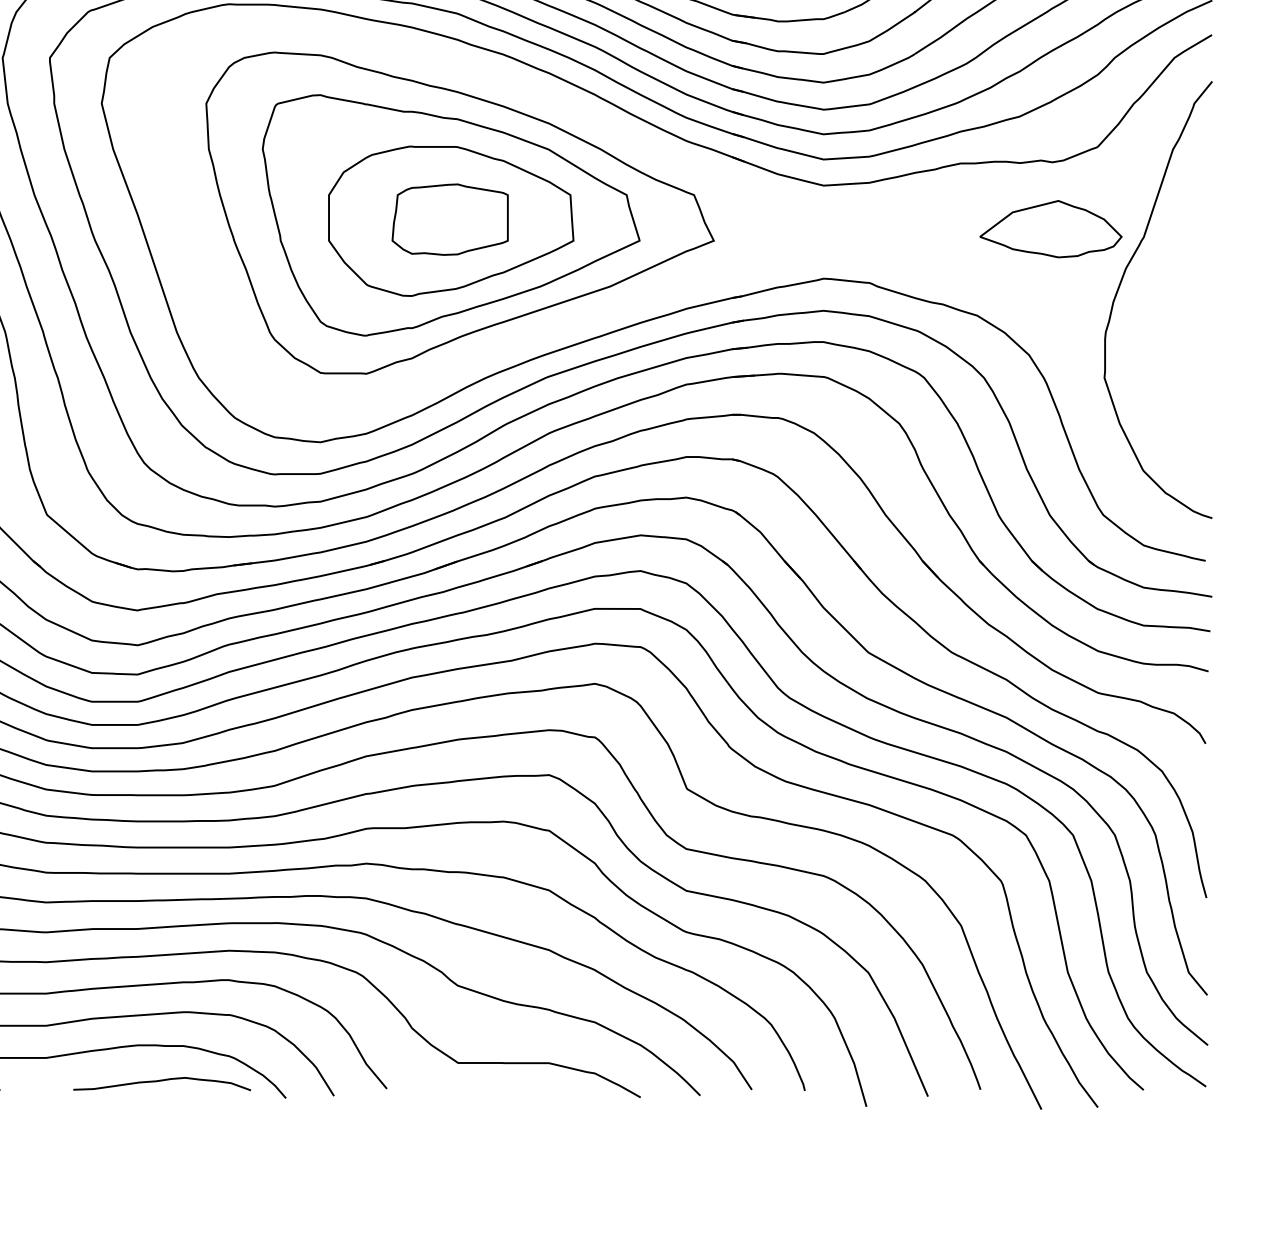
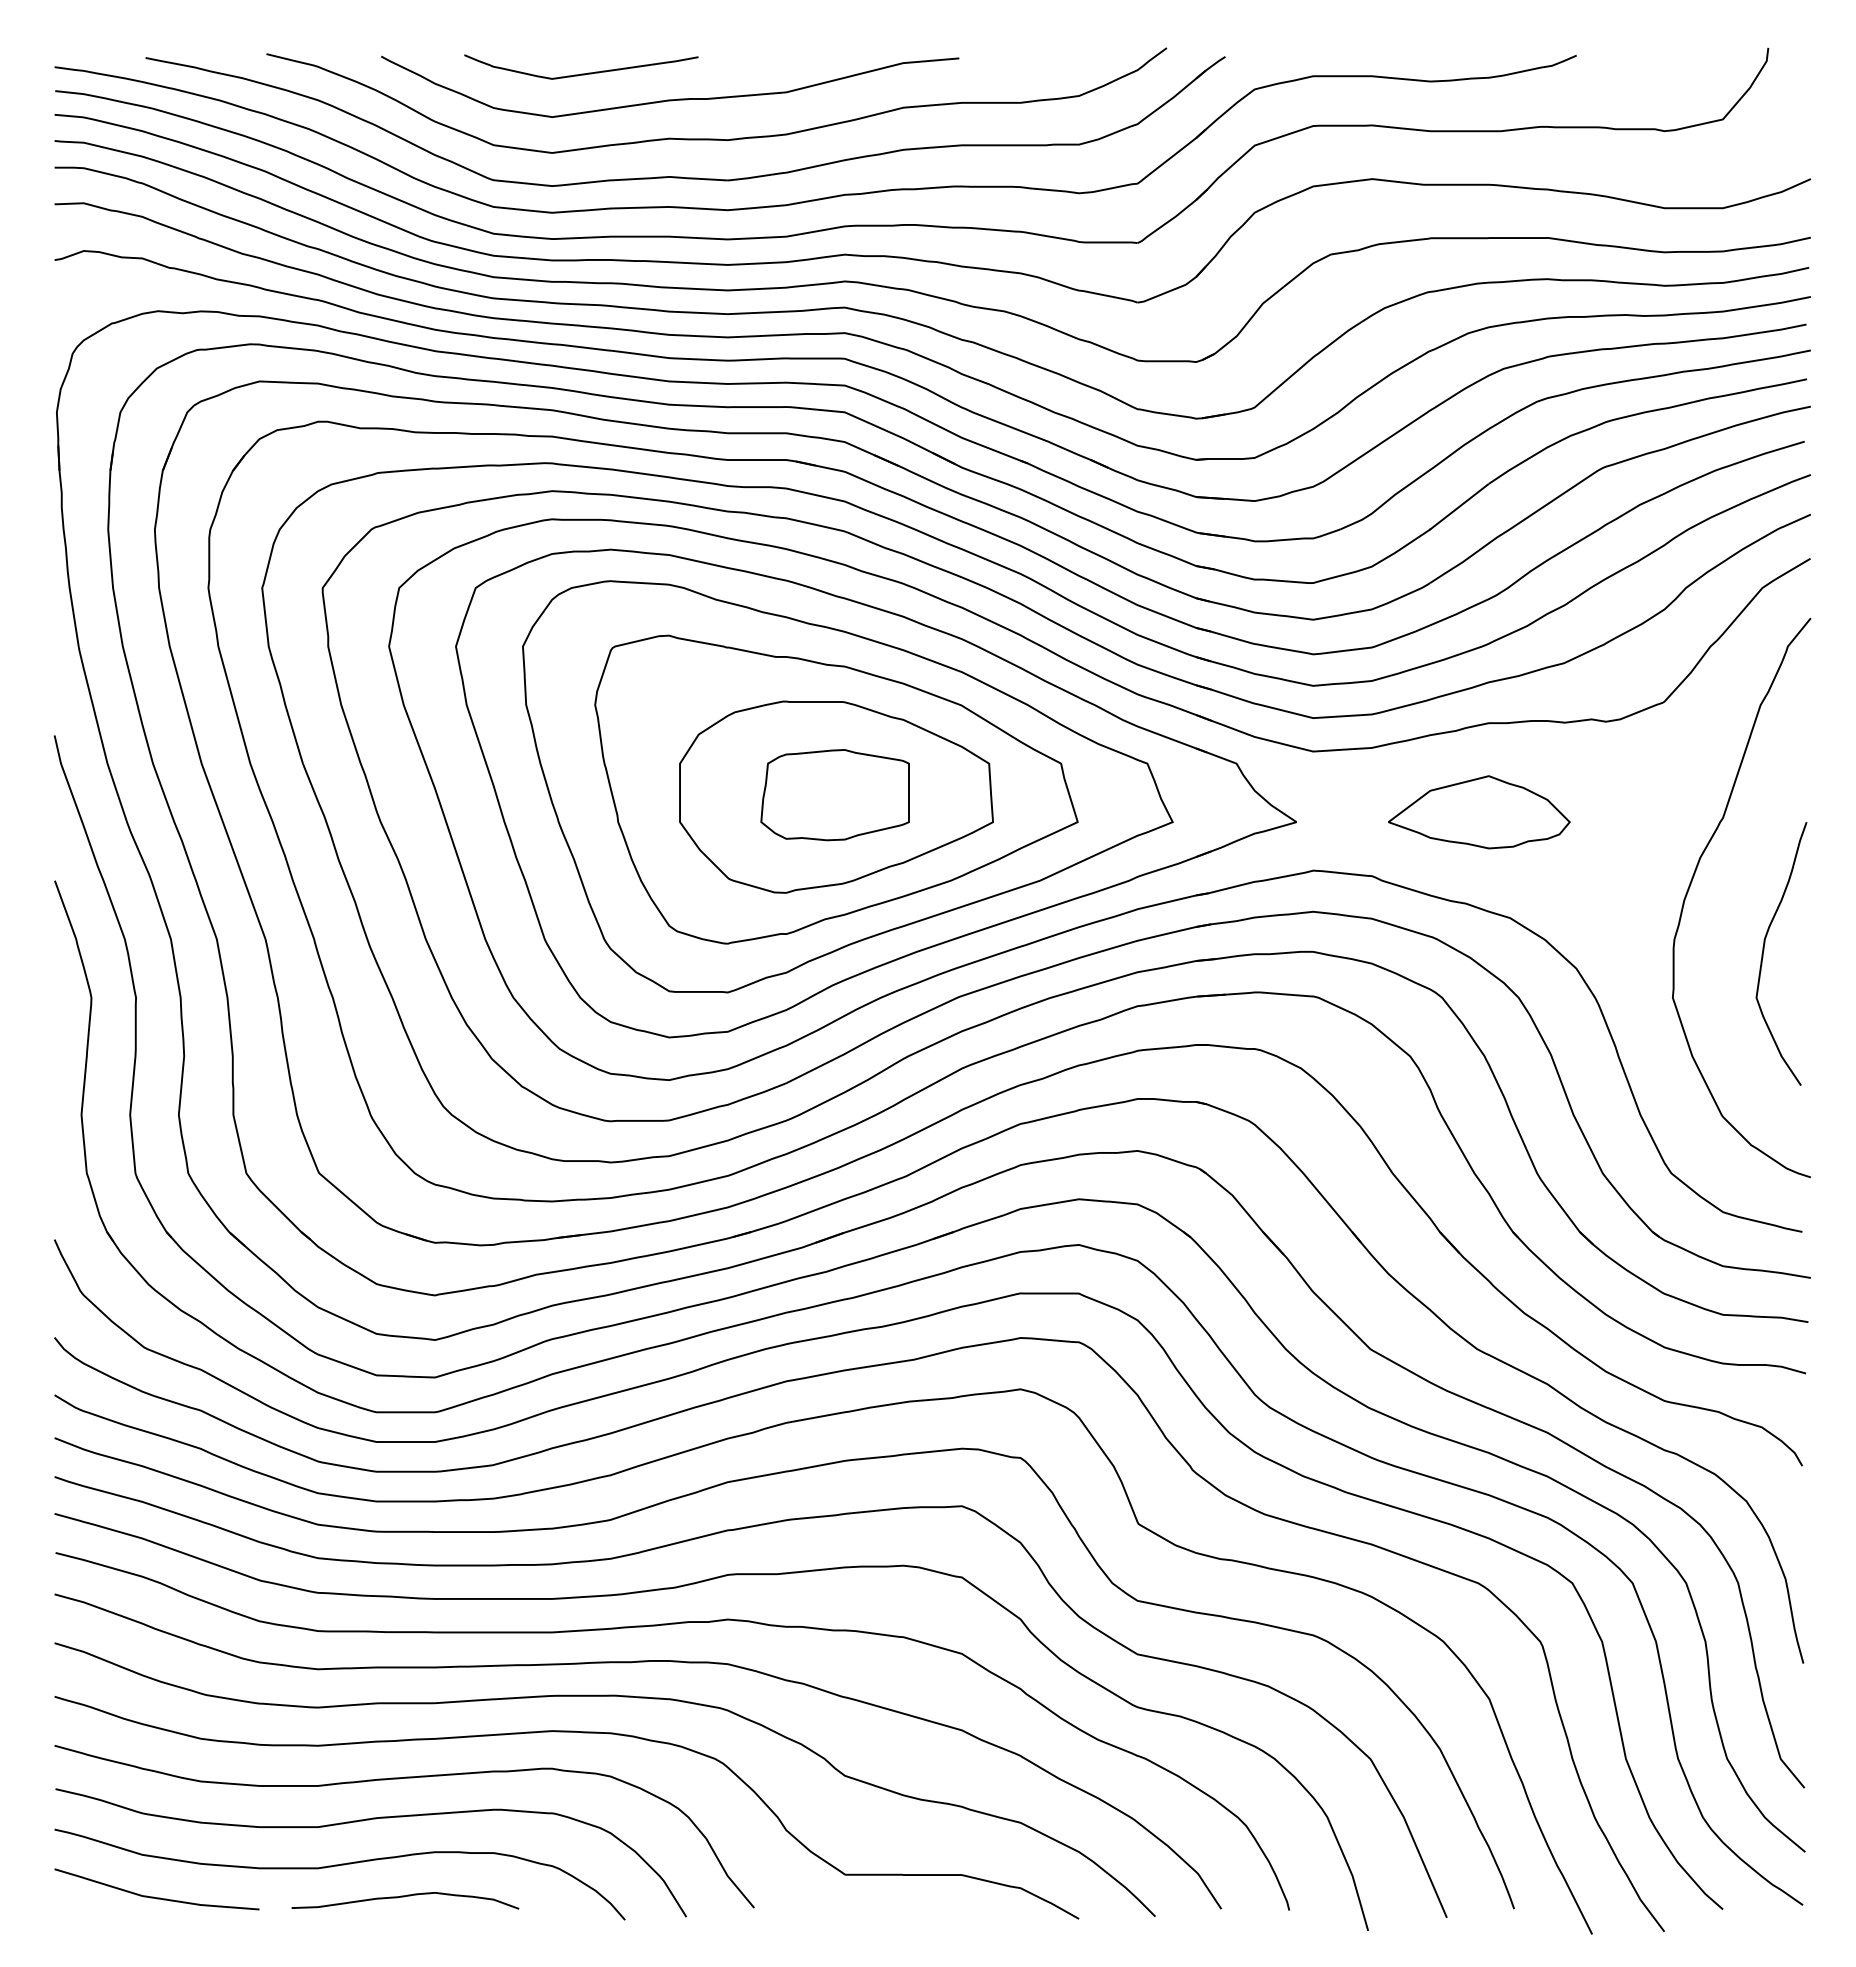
part: (481, 218) -> (875, 793), added
part: (1051, 229) -> (1479, 812), moved
curve: (1176, 341) -> (1764, 950), added
curve: (161, 1081) -> (404, 1897), moved

